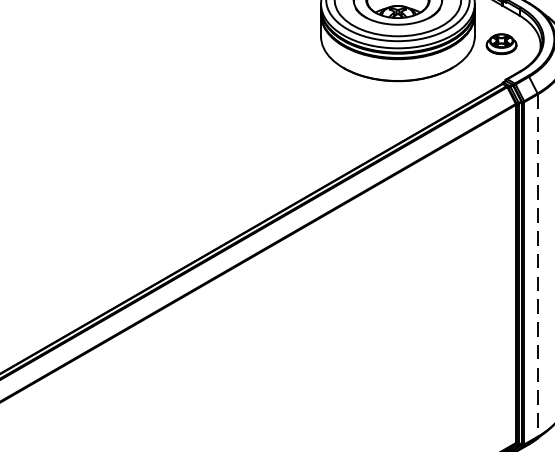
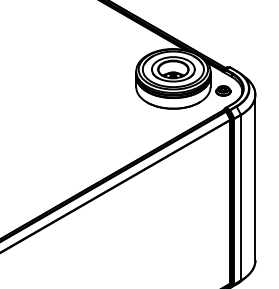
line: (536, 264) -> (240, 197), dashed -> solid

